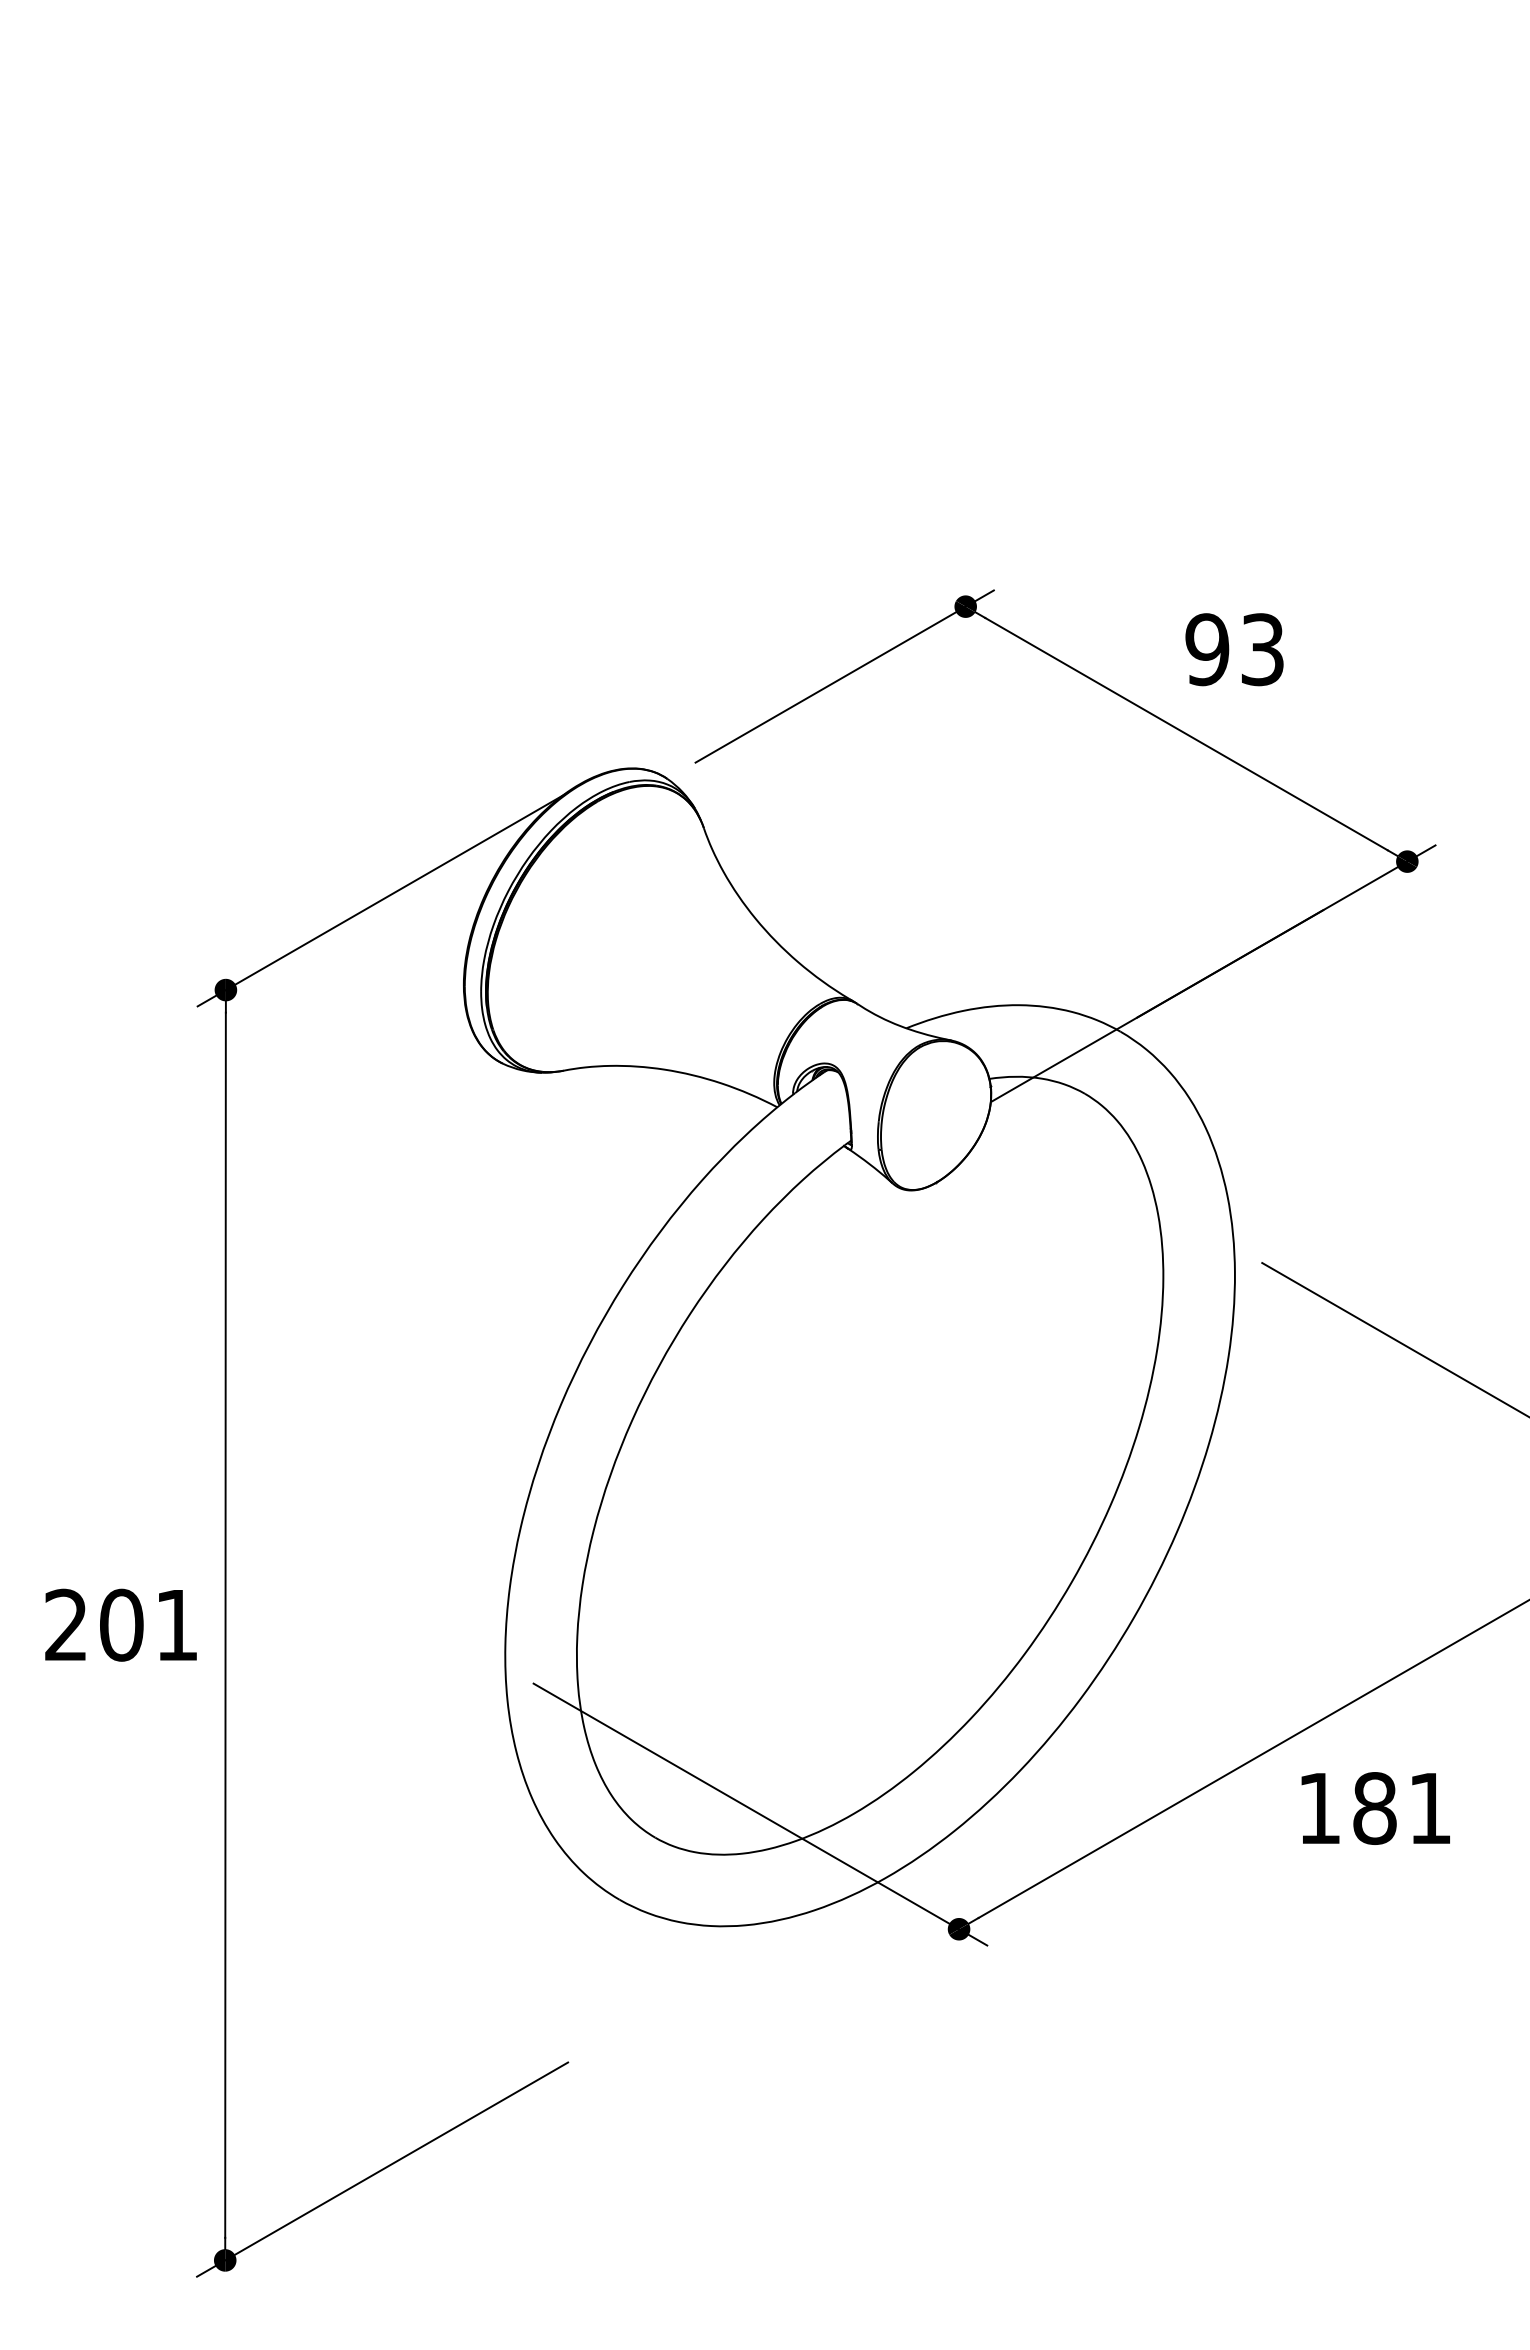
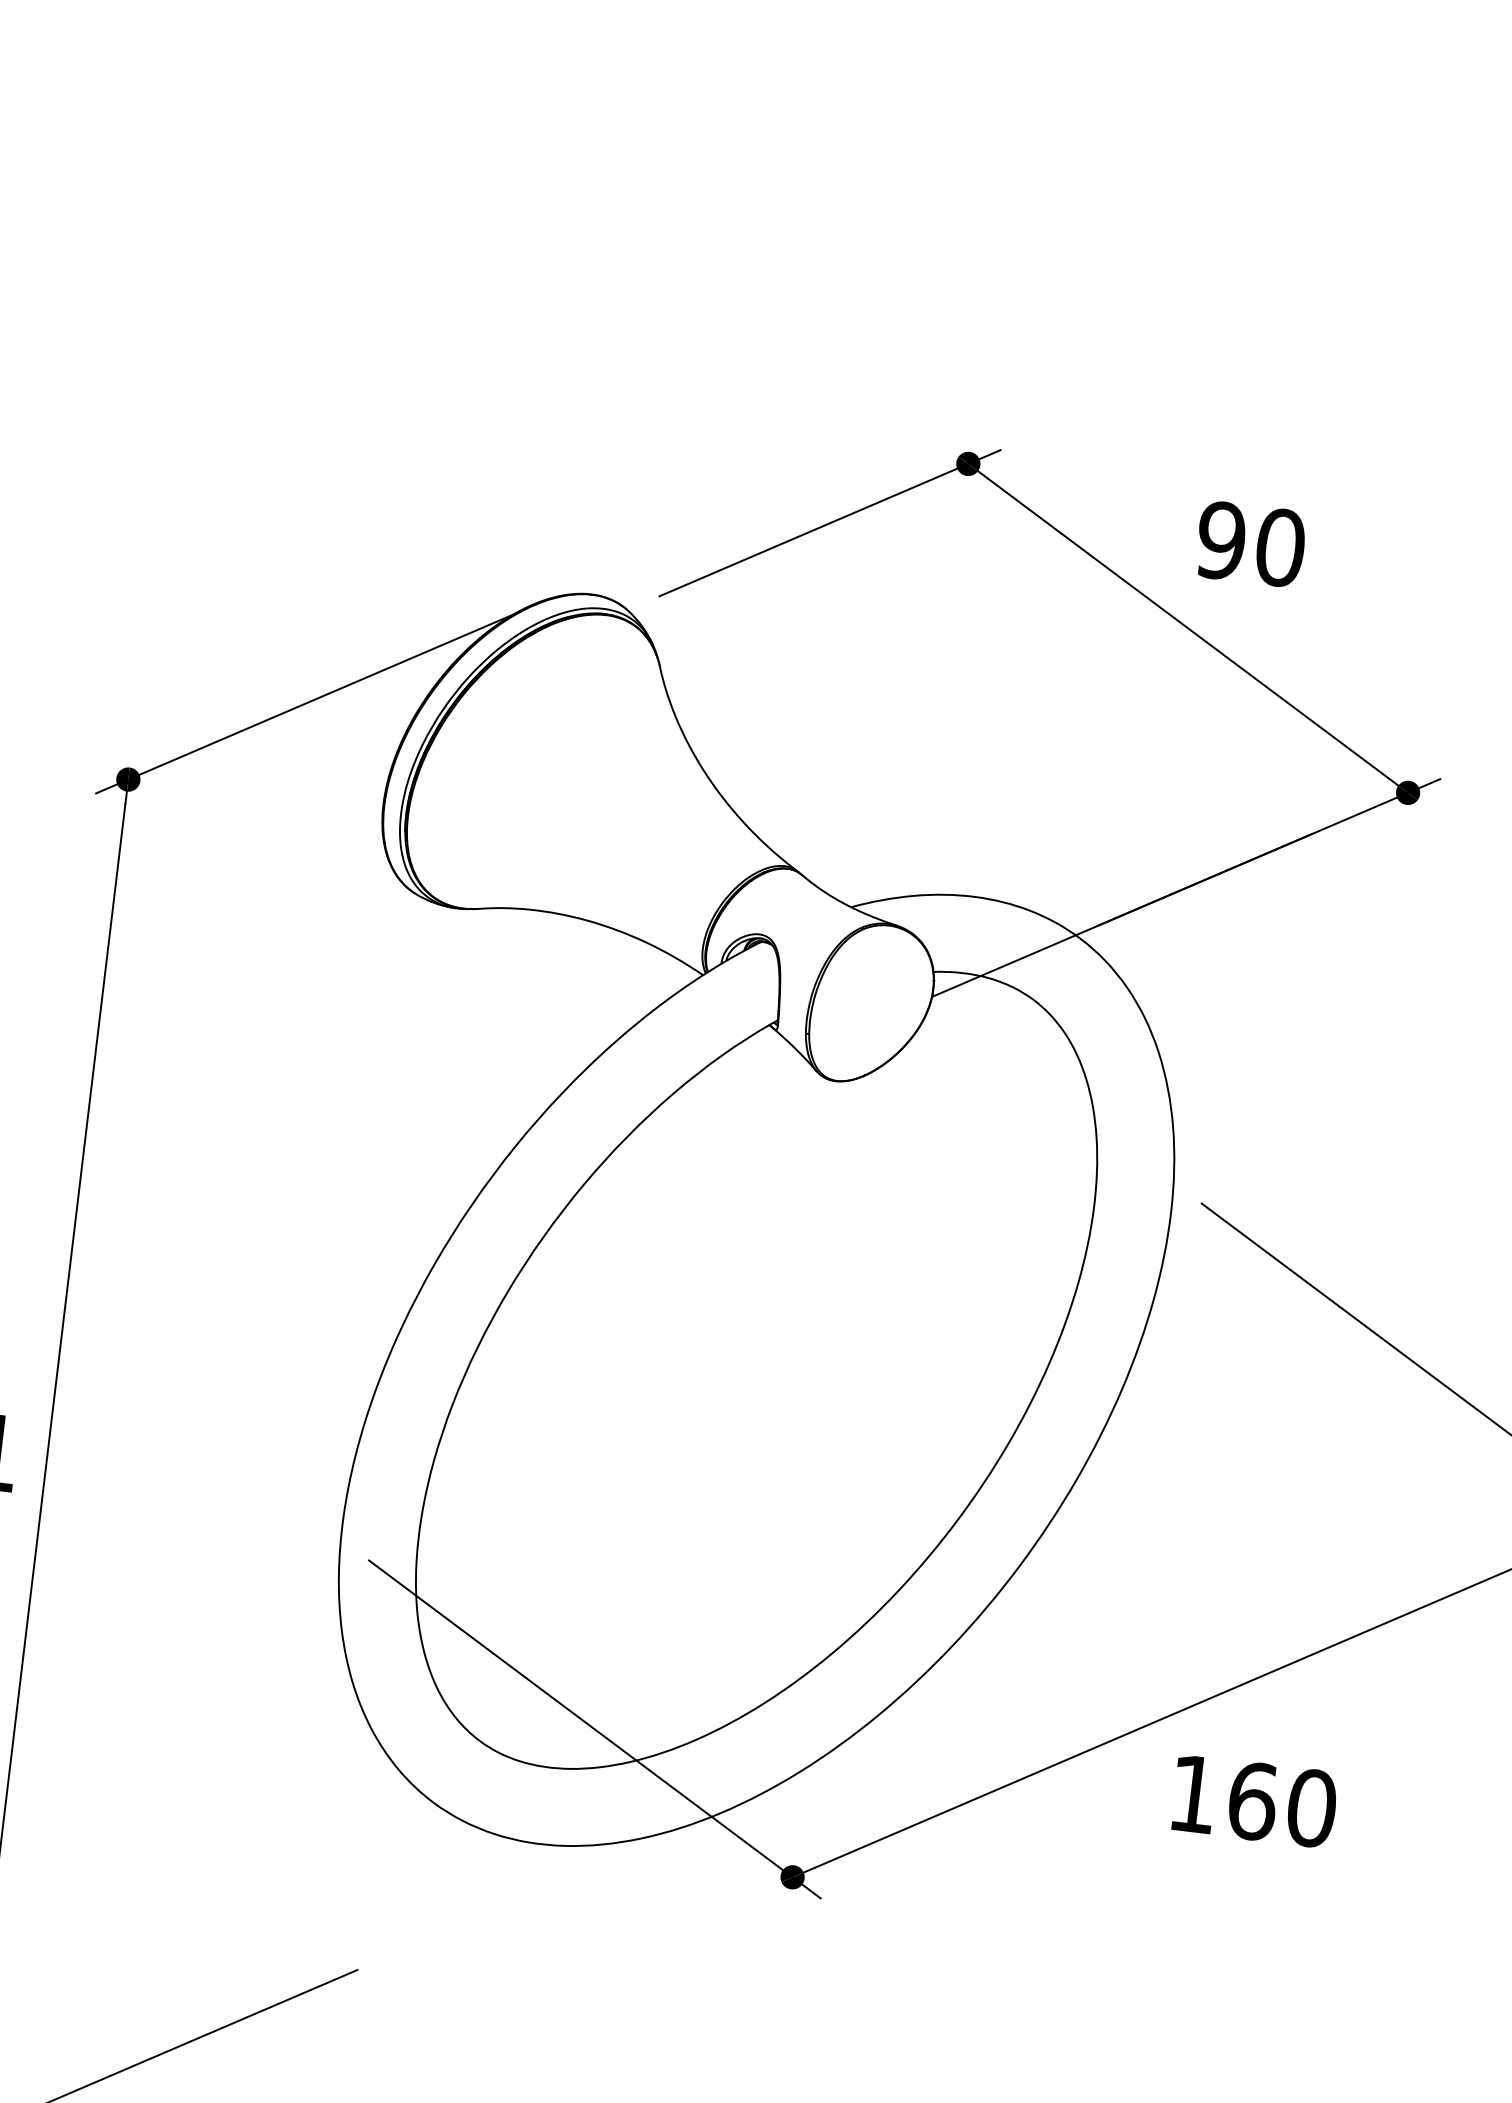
text: (1262, 649) -> (1280, 547), 93 -> 90
text: (1402, 1808) -> (1282, 1804), 181 -> 160

